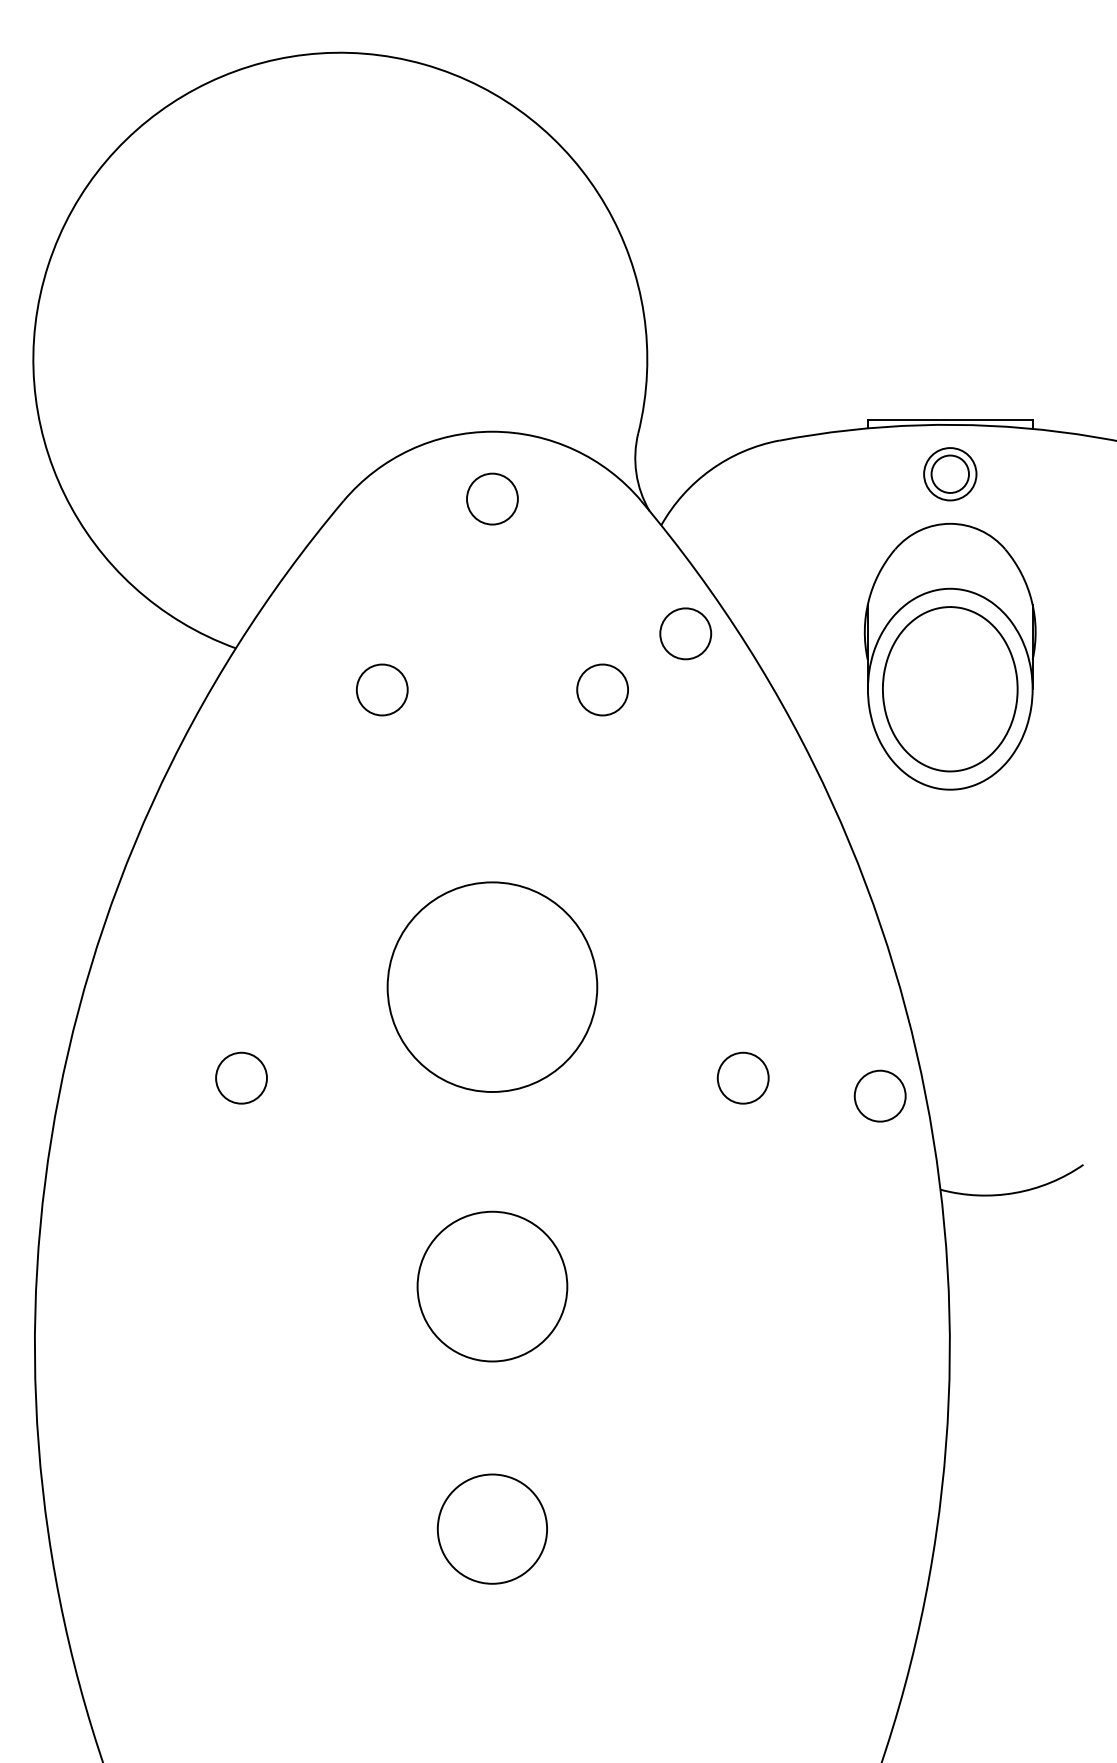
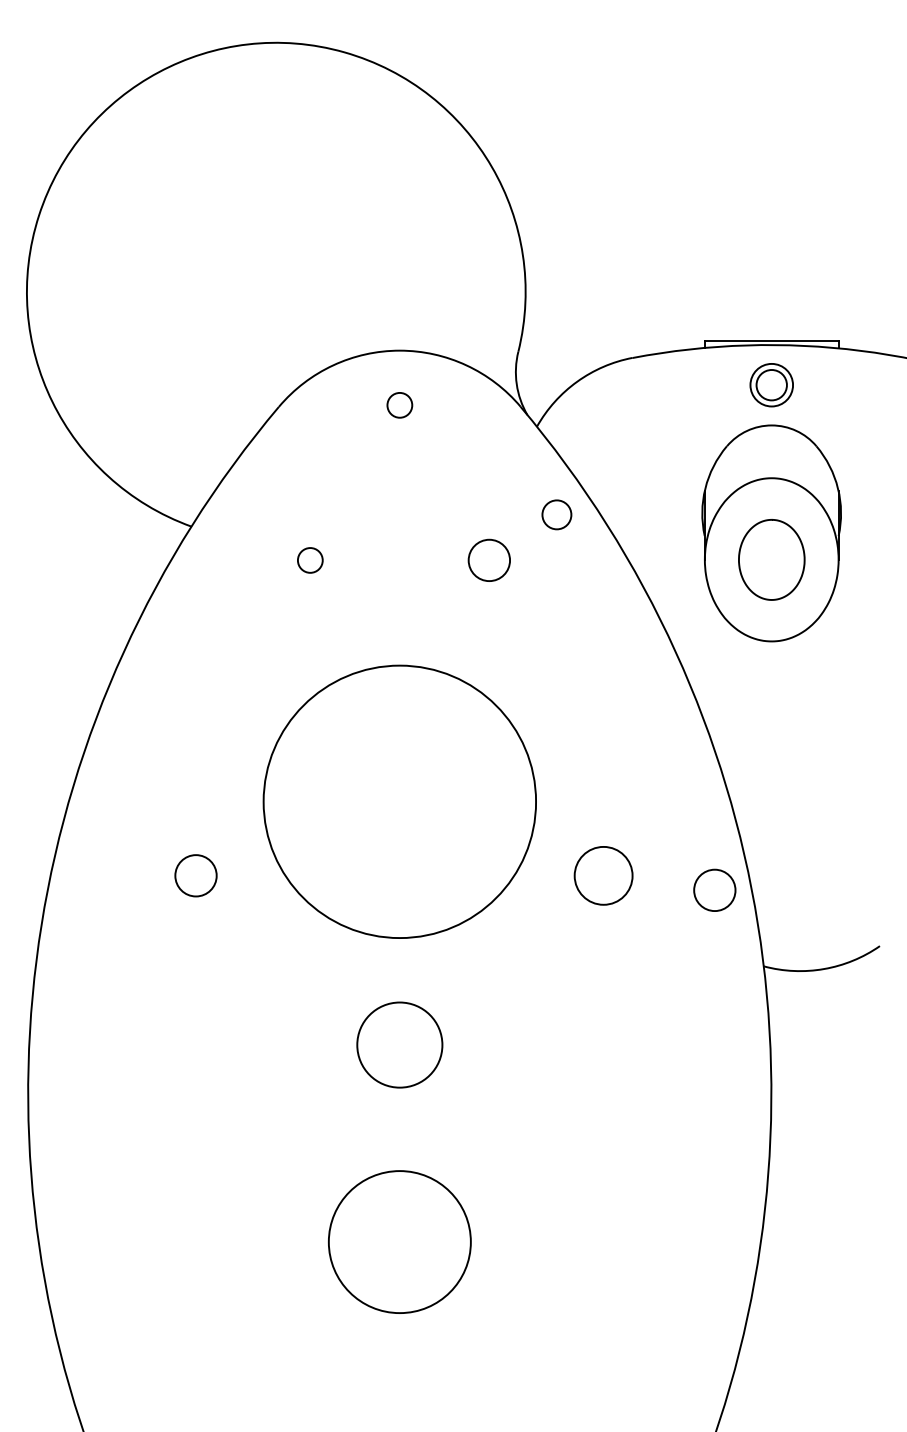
circle: (492, 498) -> (399, 404), size x0.6
circle: (685, 633) -> (556, 514), size x0.7
circle: (381, 689) -> (309, 560), size x0.6
part: (950, 689) -> (771, 560), size x0.6
circle: (492, 986) -> (399, 801), size x1.6
circle: (742, 1077) -> (602, 875), size x1.4
circle: (492, 1286) -> (399, 1044), size x0.7
circle: (492, 1528) -> (399, 1241), size x1.6

